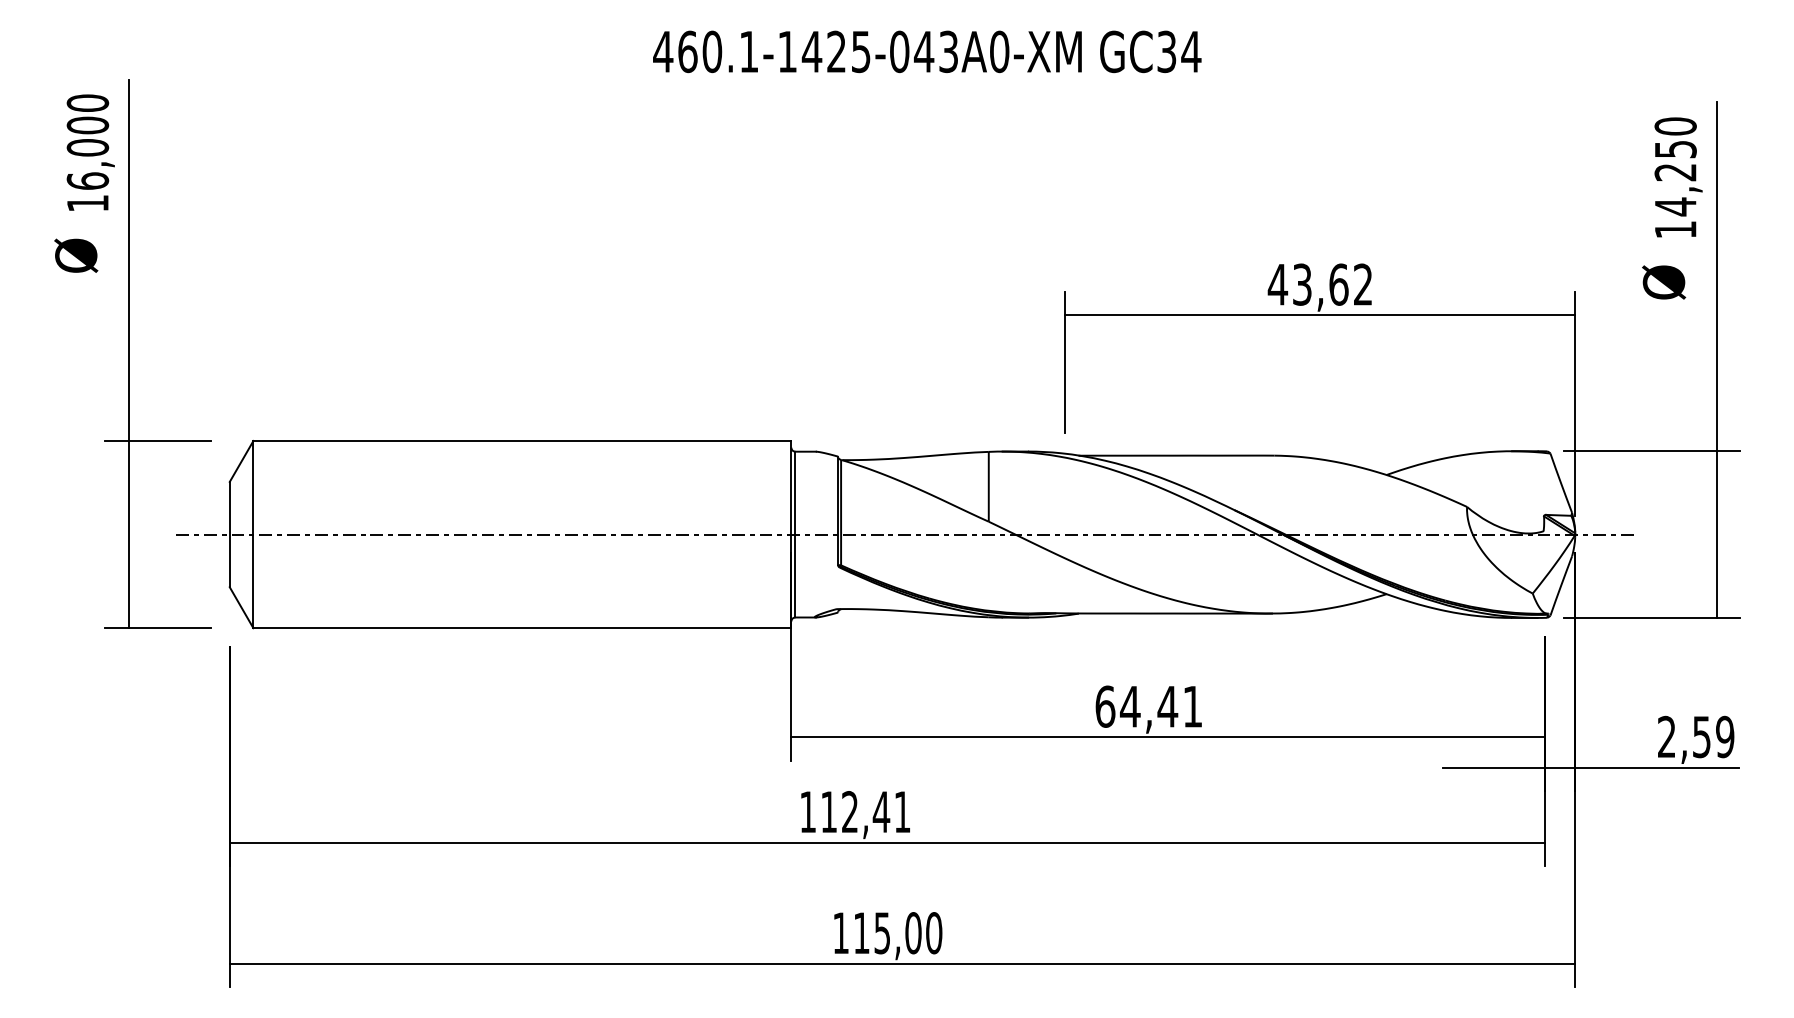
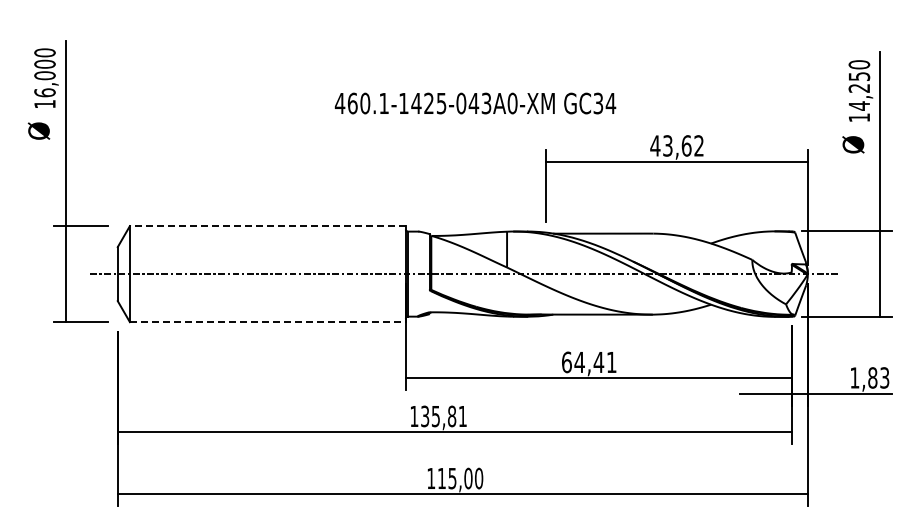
text: (927, 51) -> (475, 103), moved
line: (521, 441) -> (267, 226), solid -> dashed
line: (521, 628) -> (267, 322), solid -> dashed
text: (1695, 736) -> (869, 377), 2,59 -> 1,83
text: (855, 812) -> (438, 416), 112,41 -> 135,81

